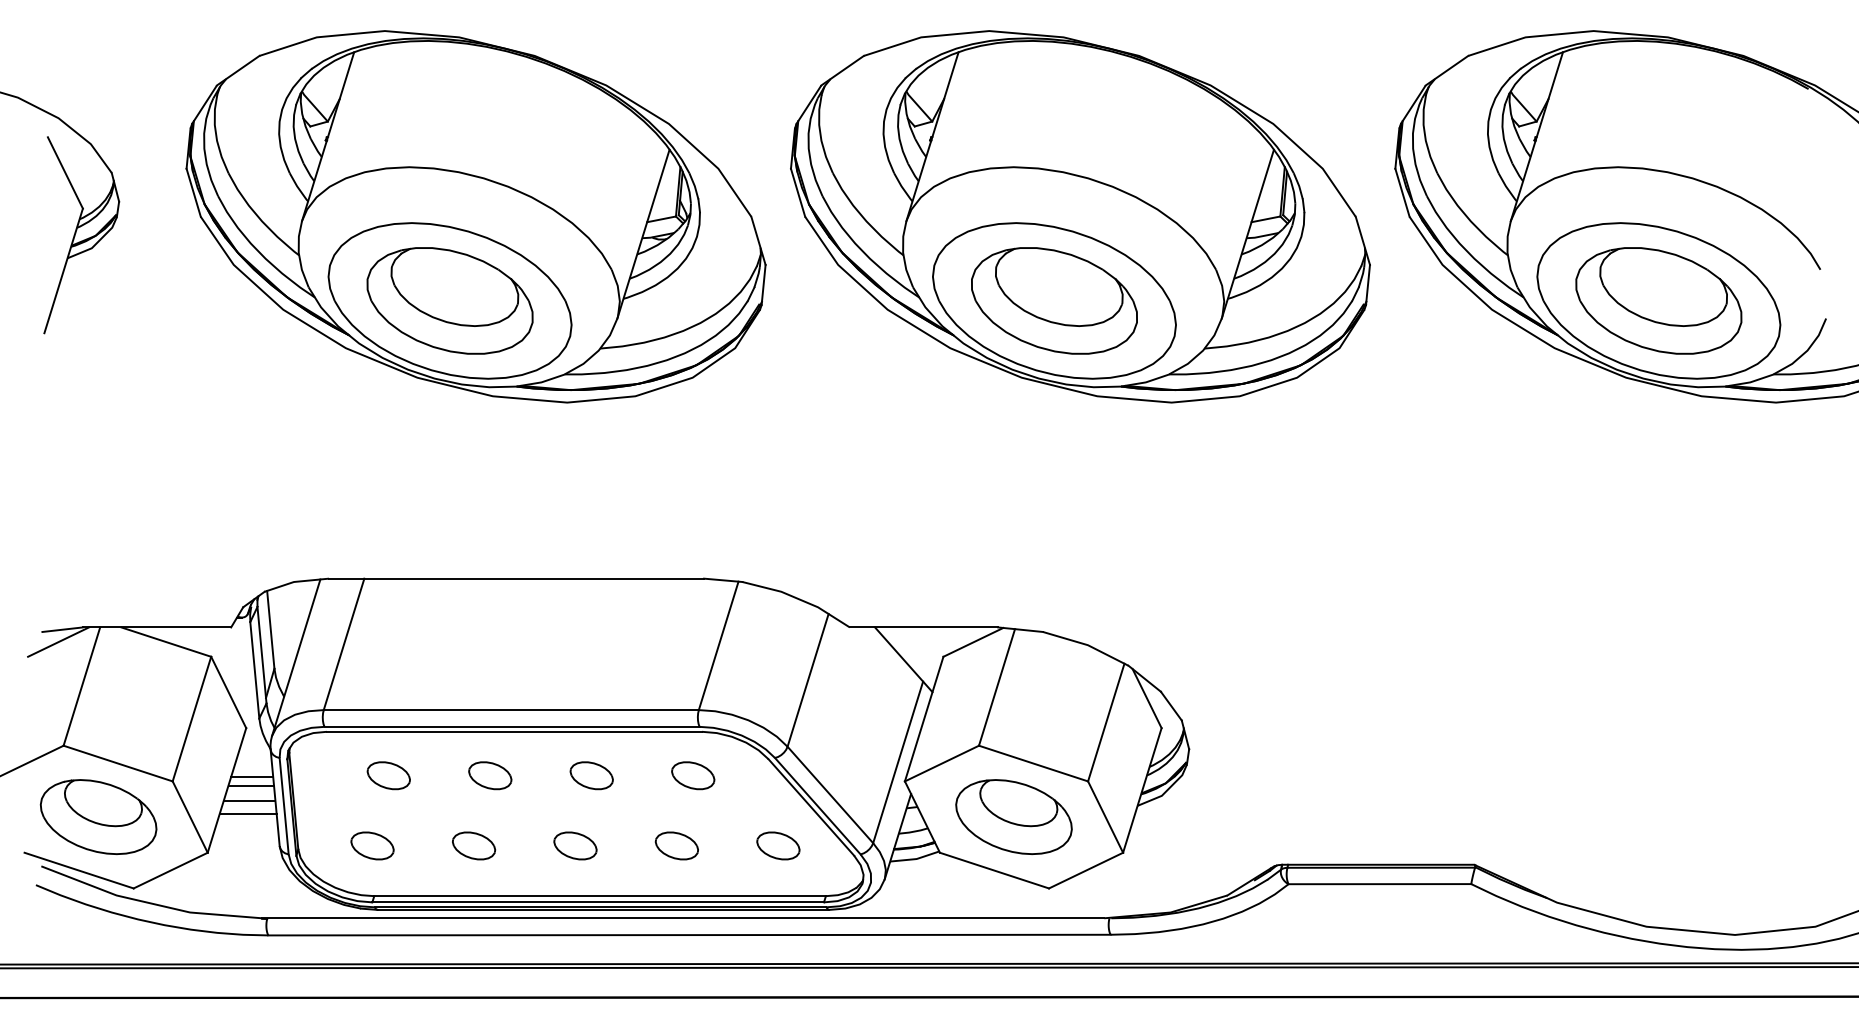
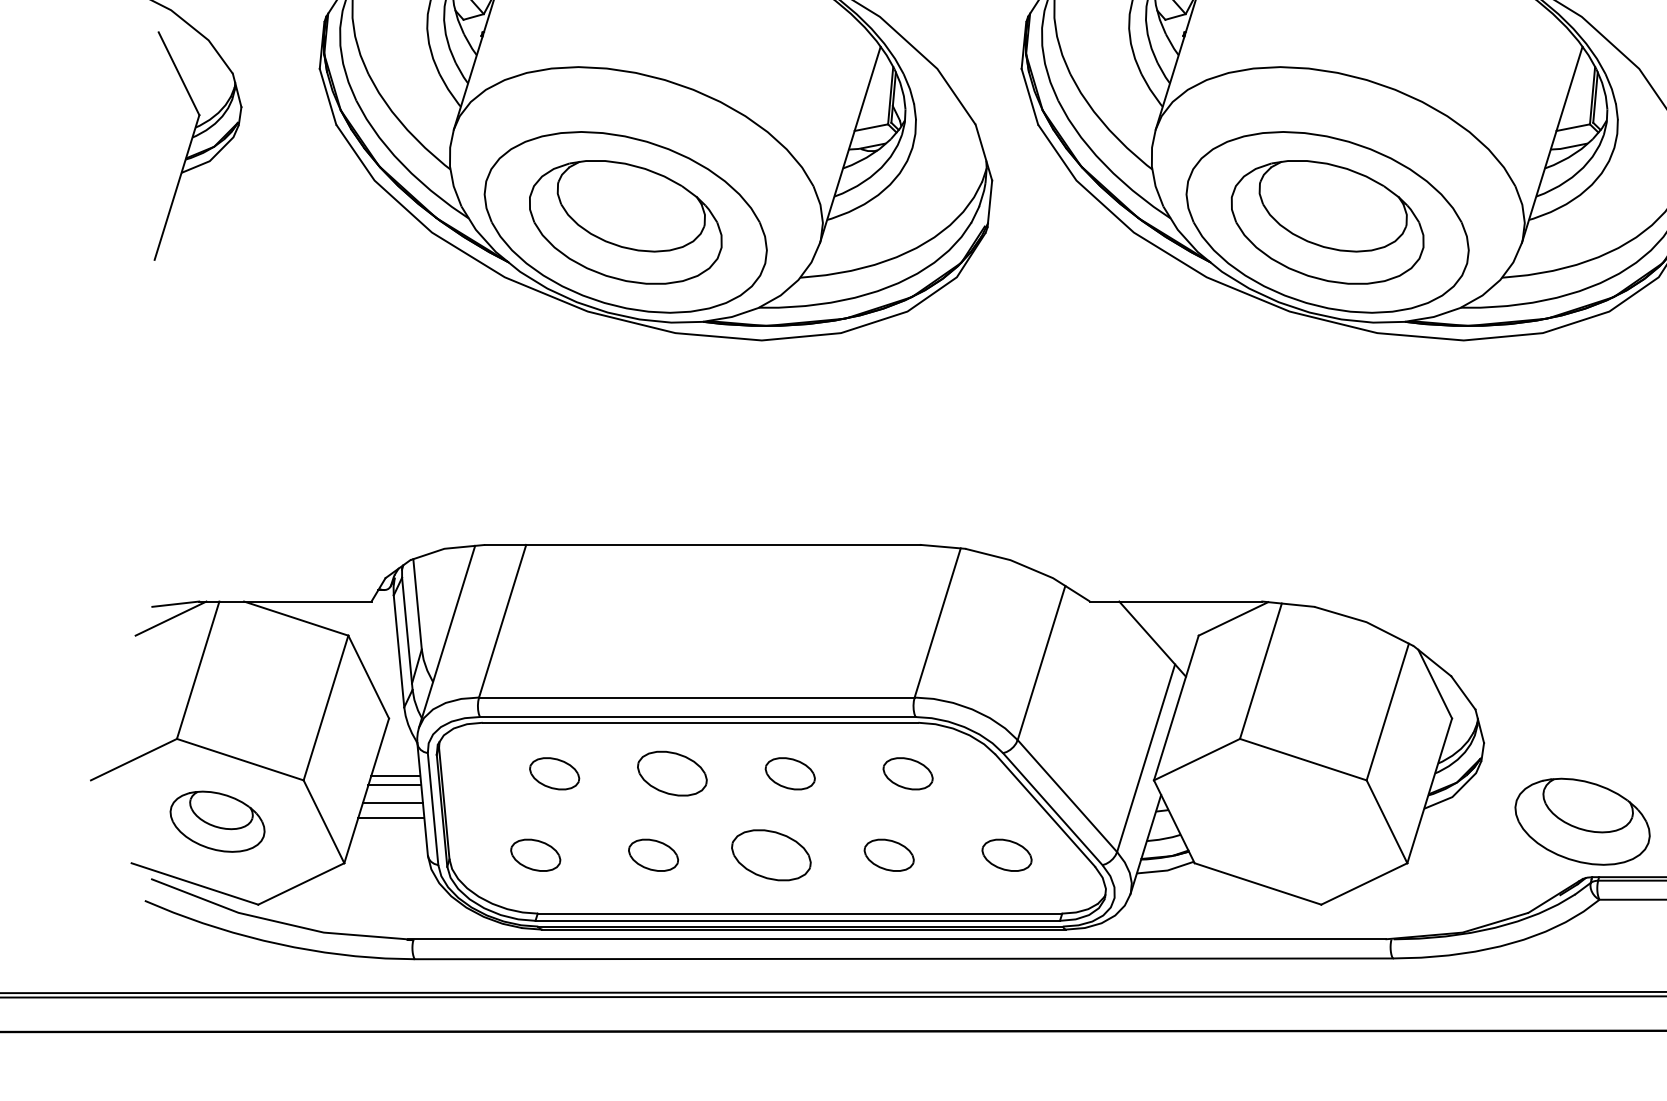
part: (490, 775) -> (672, 773), size x1.4
part: (98, 816) -> (217, 821), size x0.7
part: (1013, 816) -> (1582, 821), moved
part: (575, 845) -> (771, 854), size x1.6

